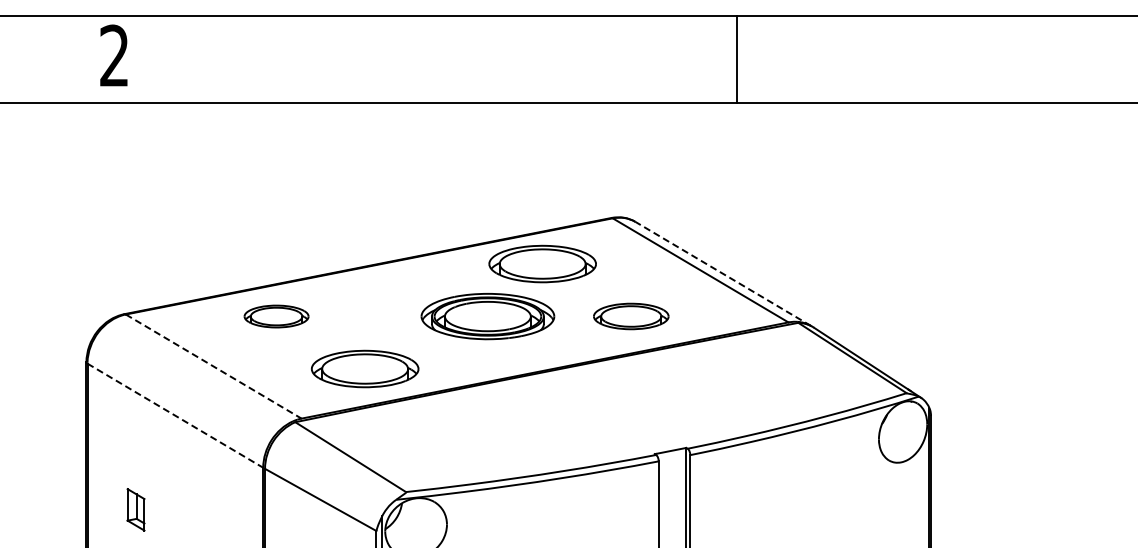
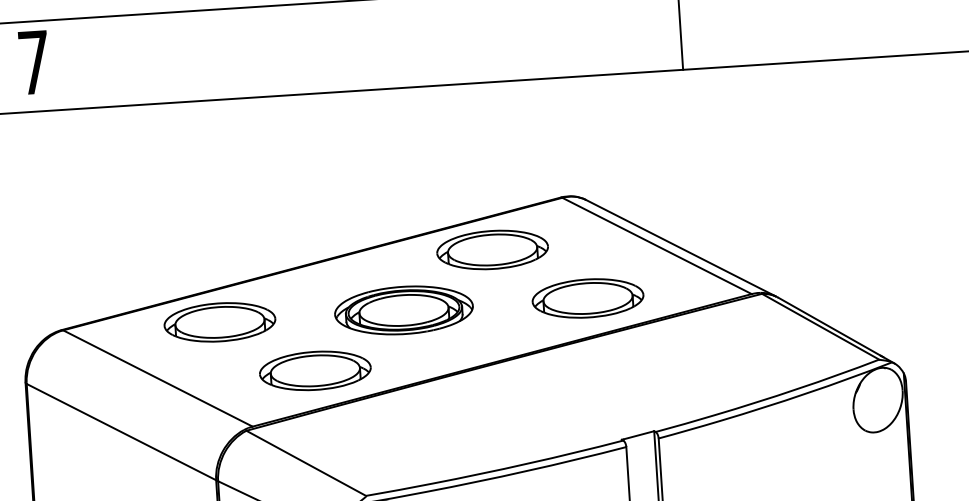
text: (114, 55) -> (34, 62), 2 -> 7
line: (722, 273) -> (679, 247), dashed -> solid
part: (276, 316) -> (219, 322), size x1.67
part: (487, 316) -> (403, 310), moved
part: (631, 316) -> (588, 298), size x1.43
line: (214, 366) -> (158, 378), dashed -> solid
line: (175, 415) -> (121, 431), dashed -> solid

